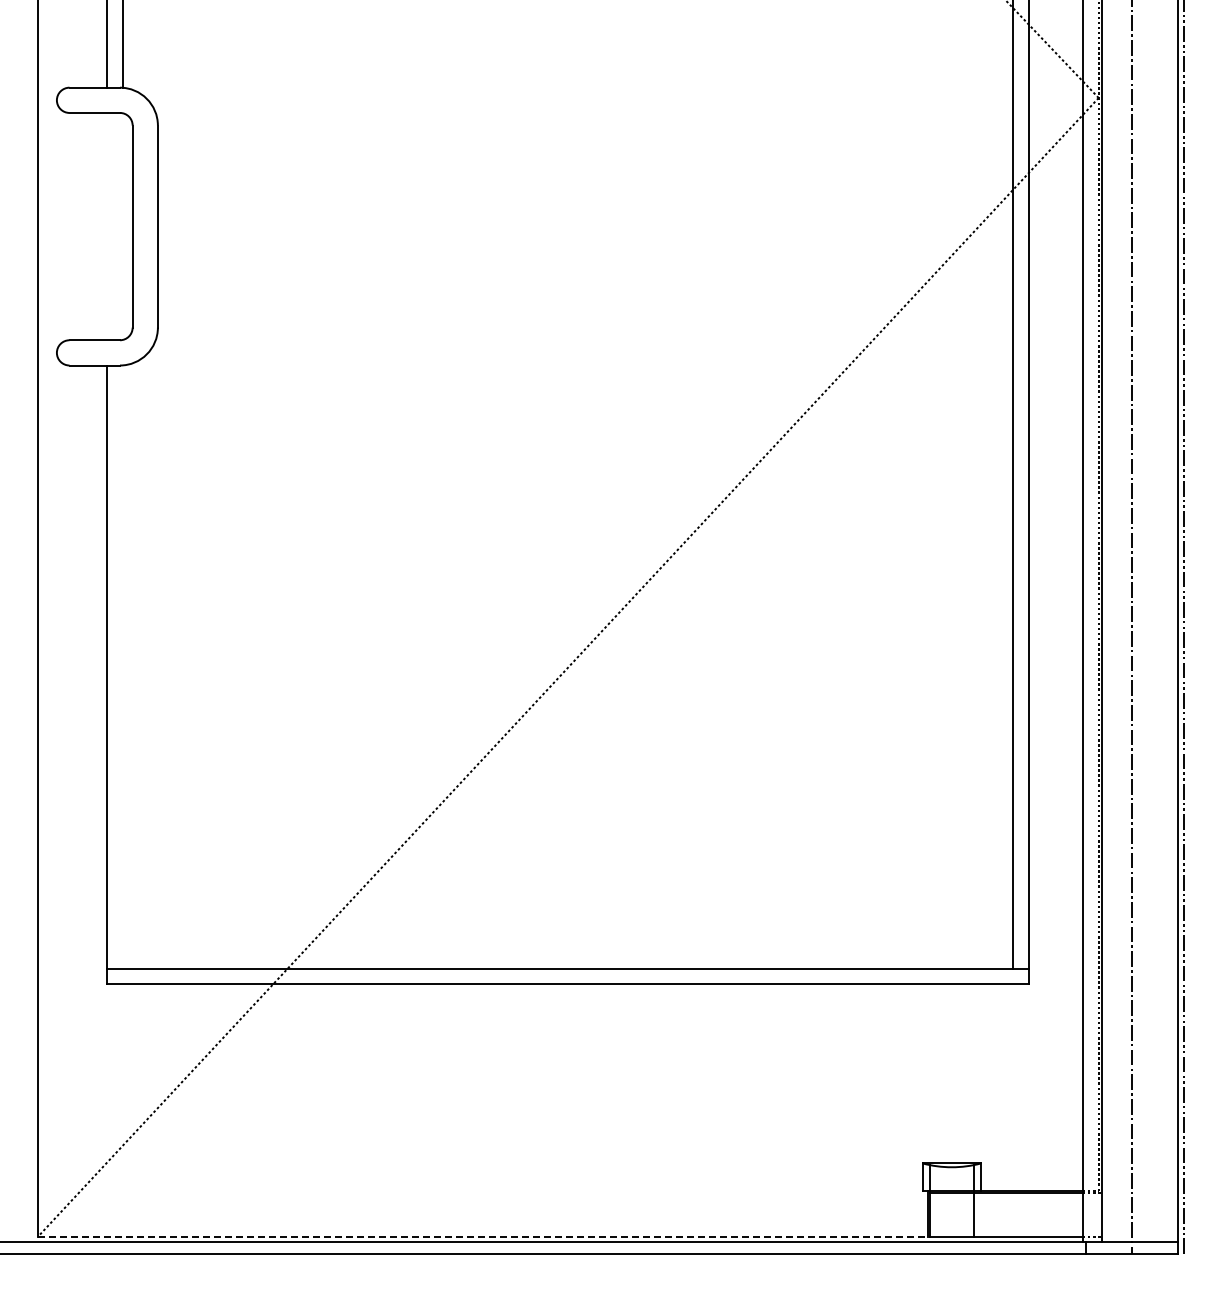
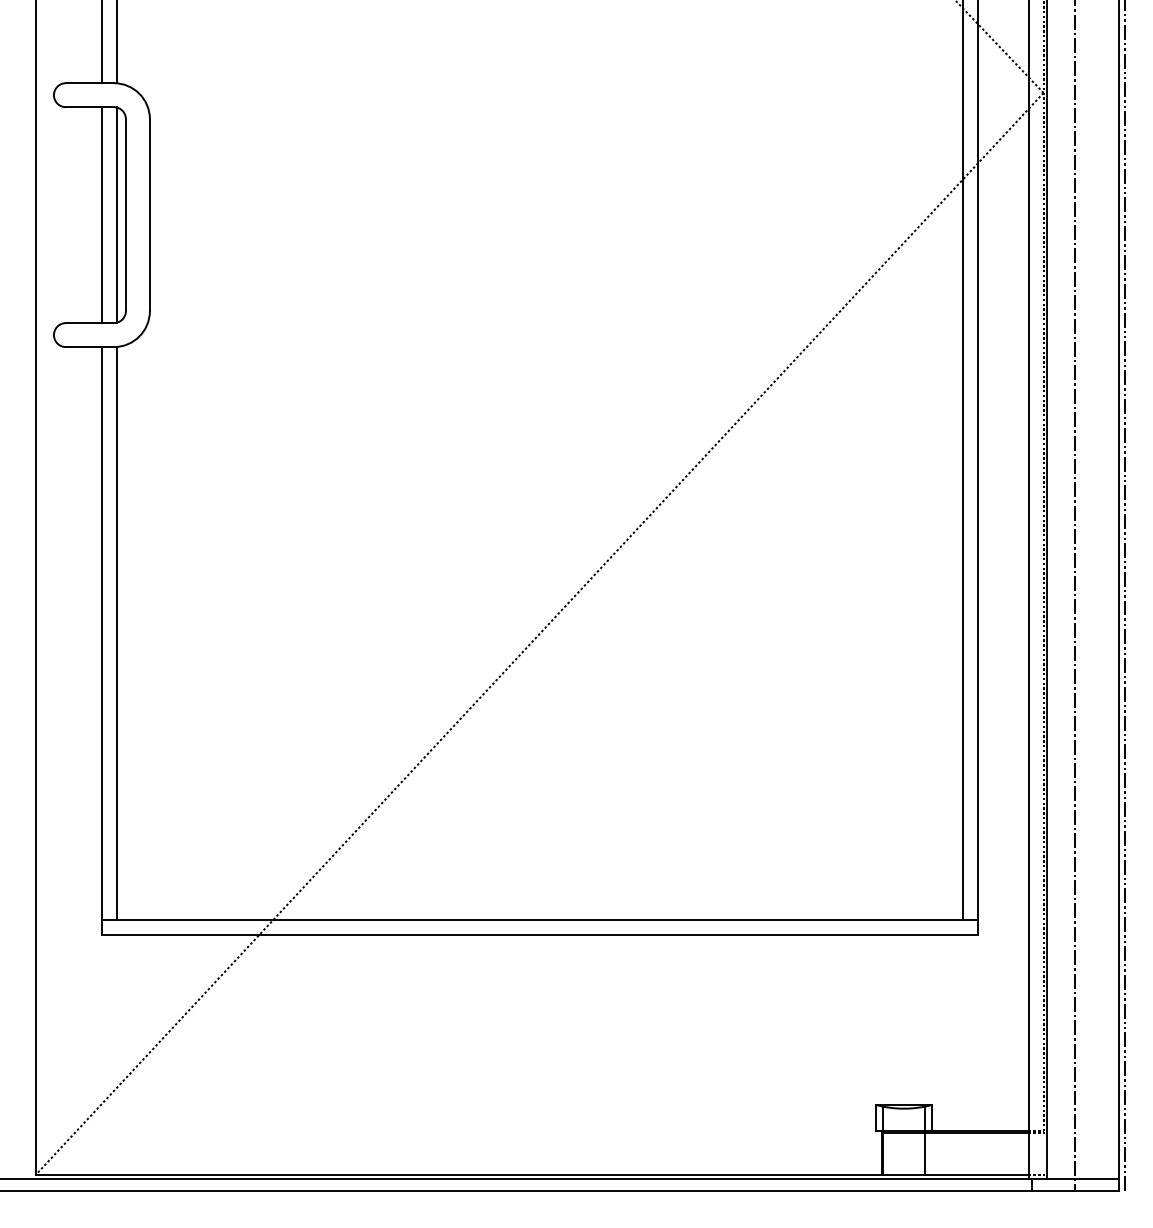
line: (107, 226) -> (102, 215), added
line: (123, 226) -> (117, 215), added
line: (123, 666) -> (117, 632), added
line: (483, 1236) -> (459, 1174), dashed -> solid

